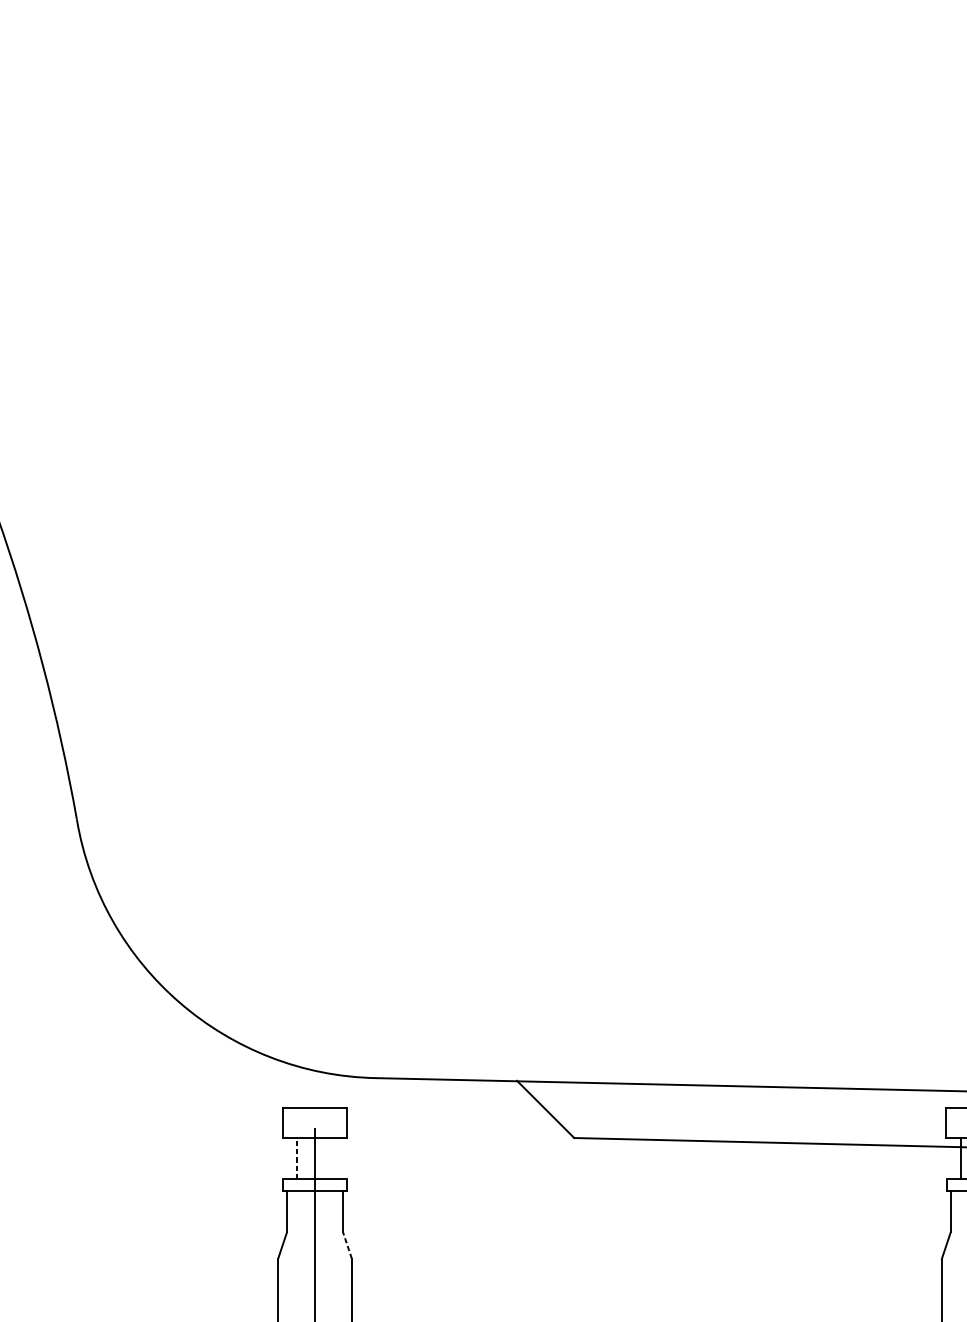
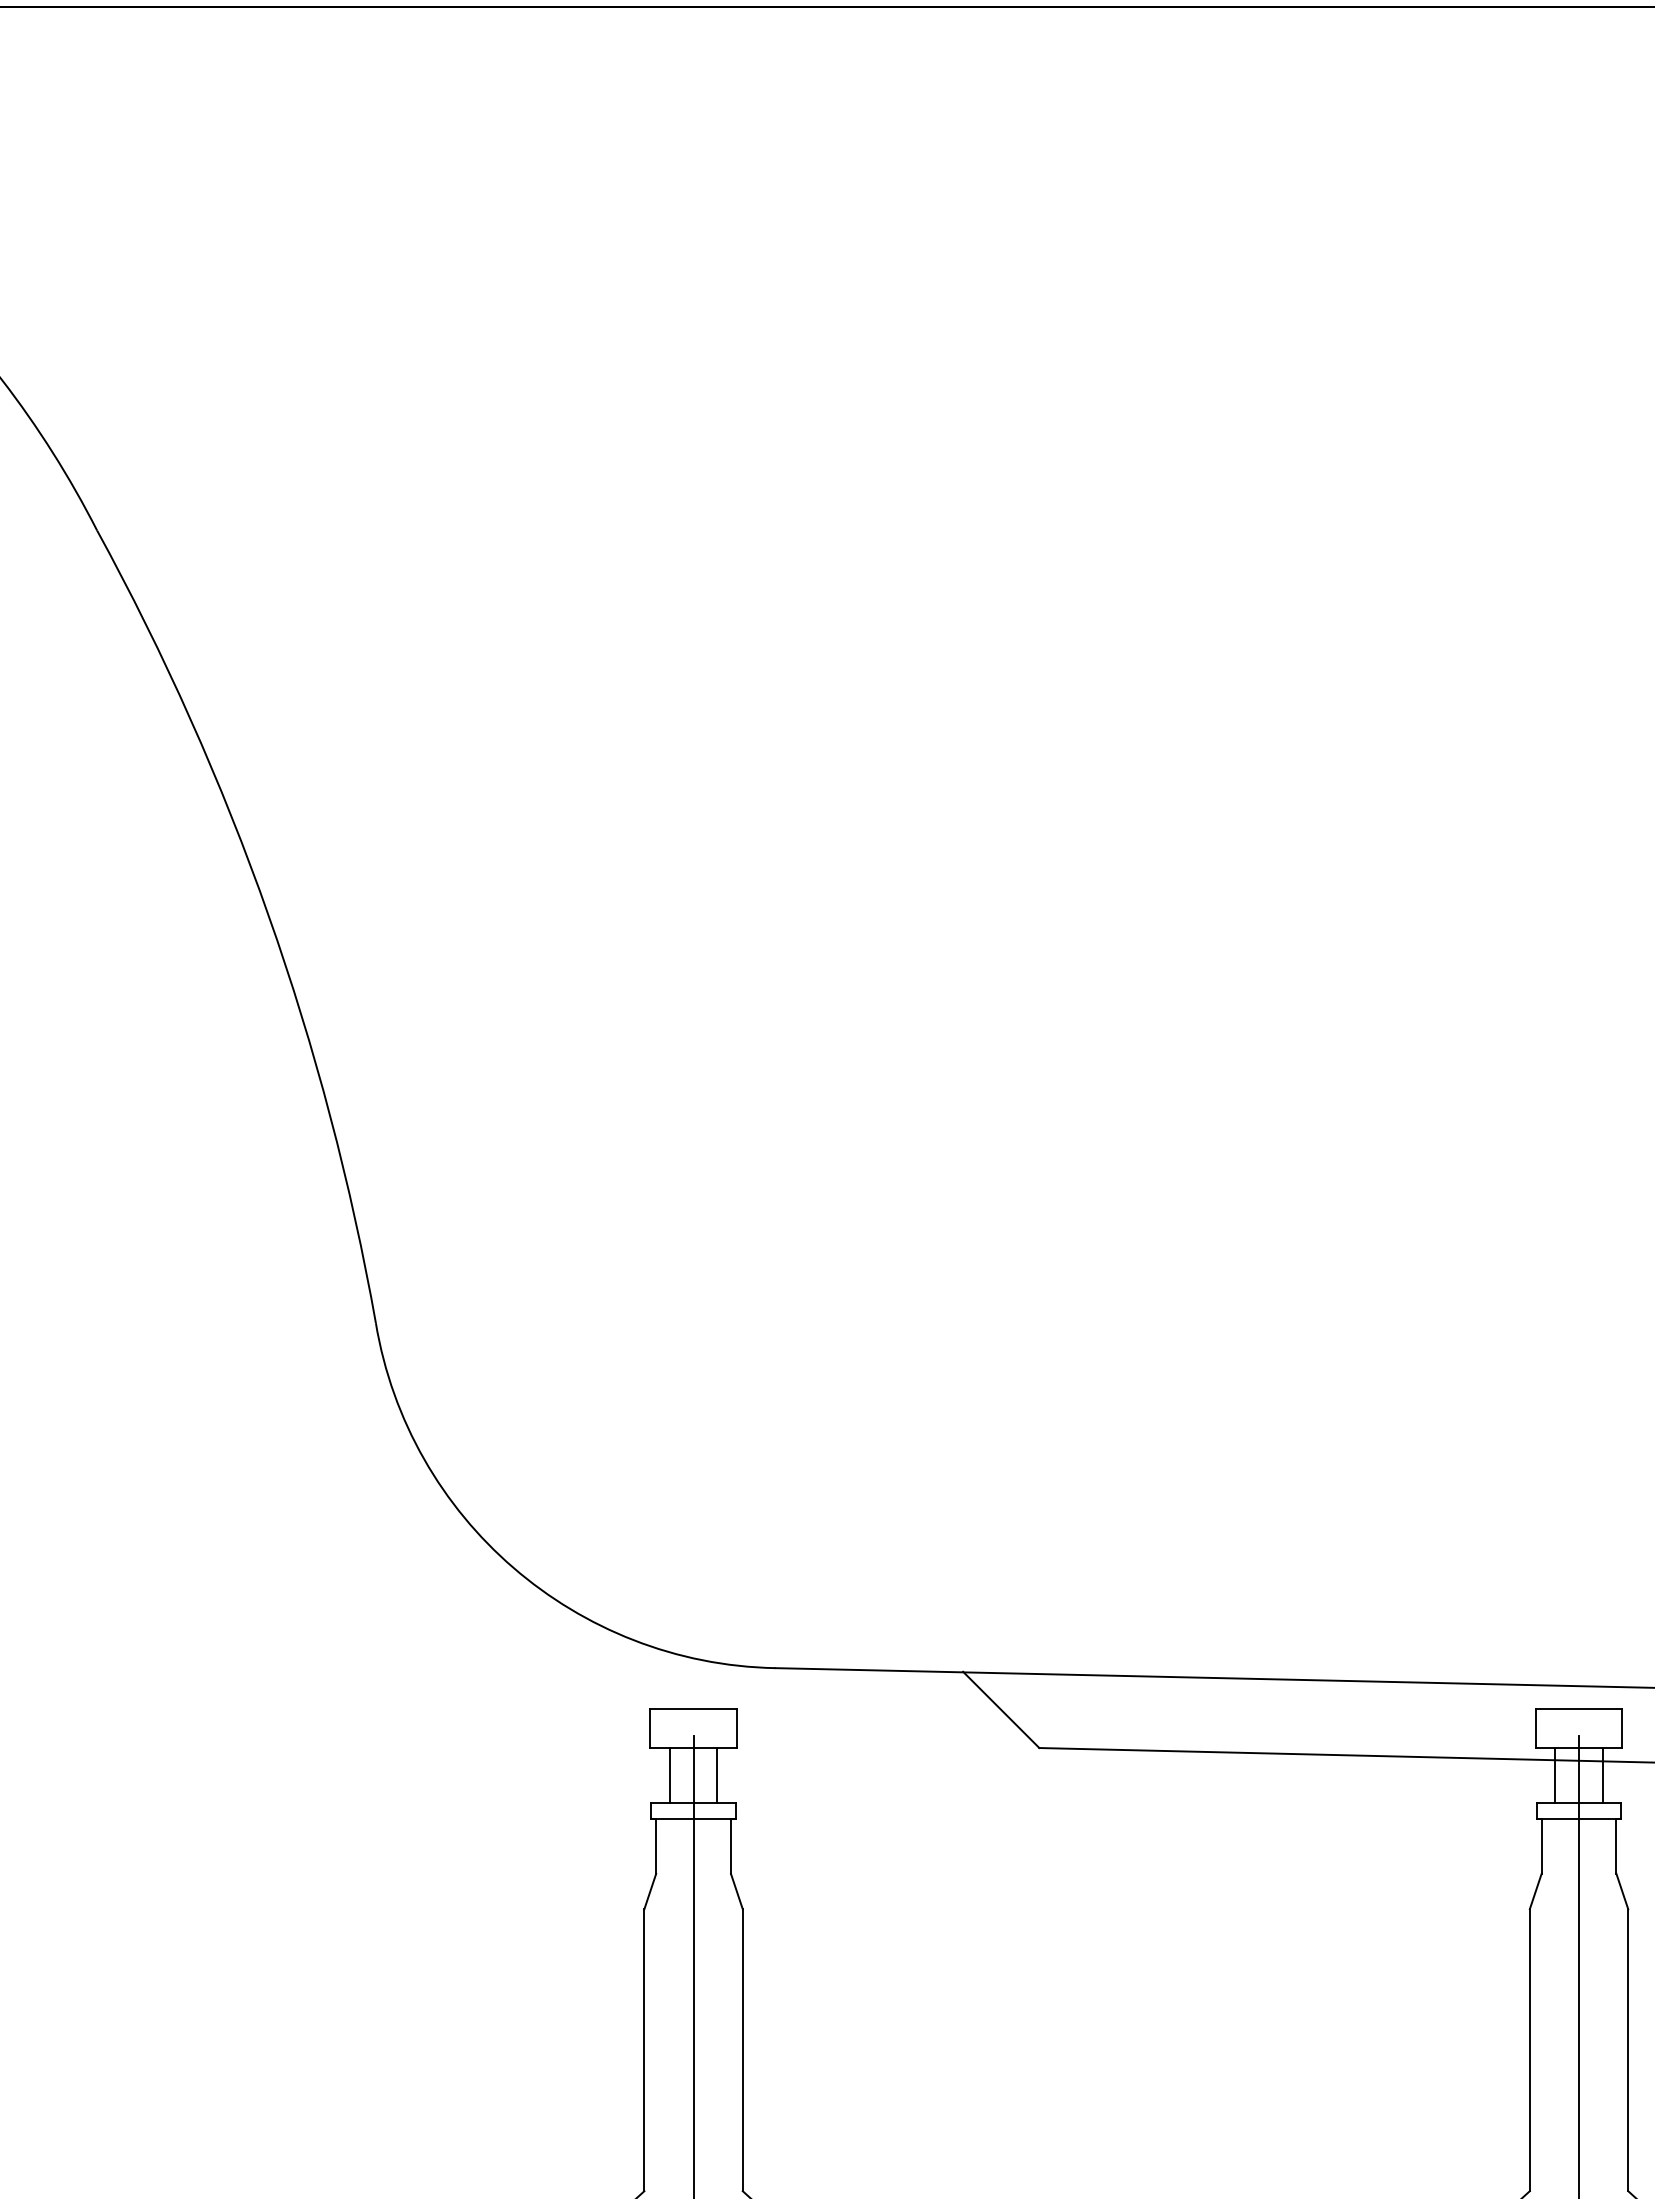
line: (332, 1157) -> (717, 1774), added
line: (296, 1158) -> (669, 1775), dashed -> solid
line: (347, 1245) -> (736, 1891), dashed -> solid

